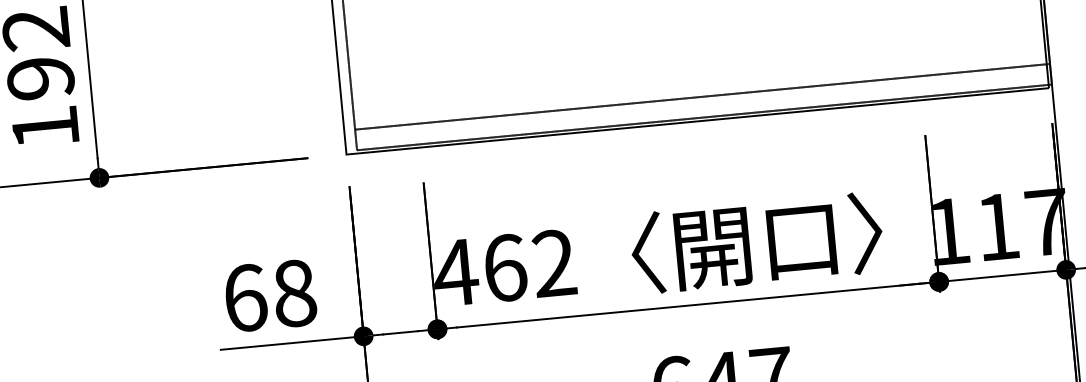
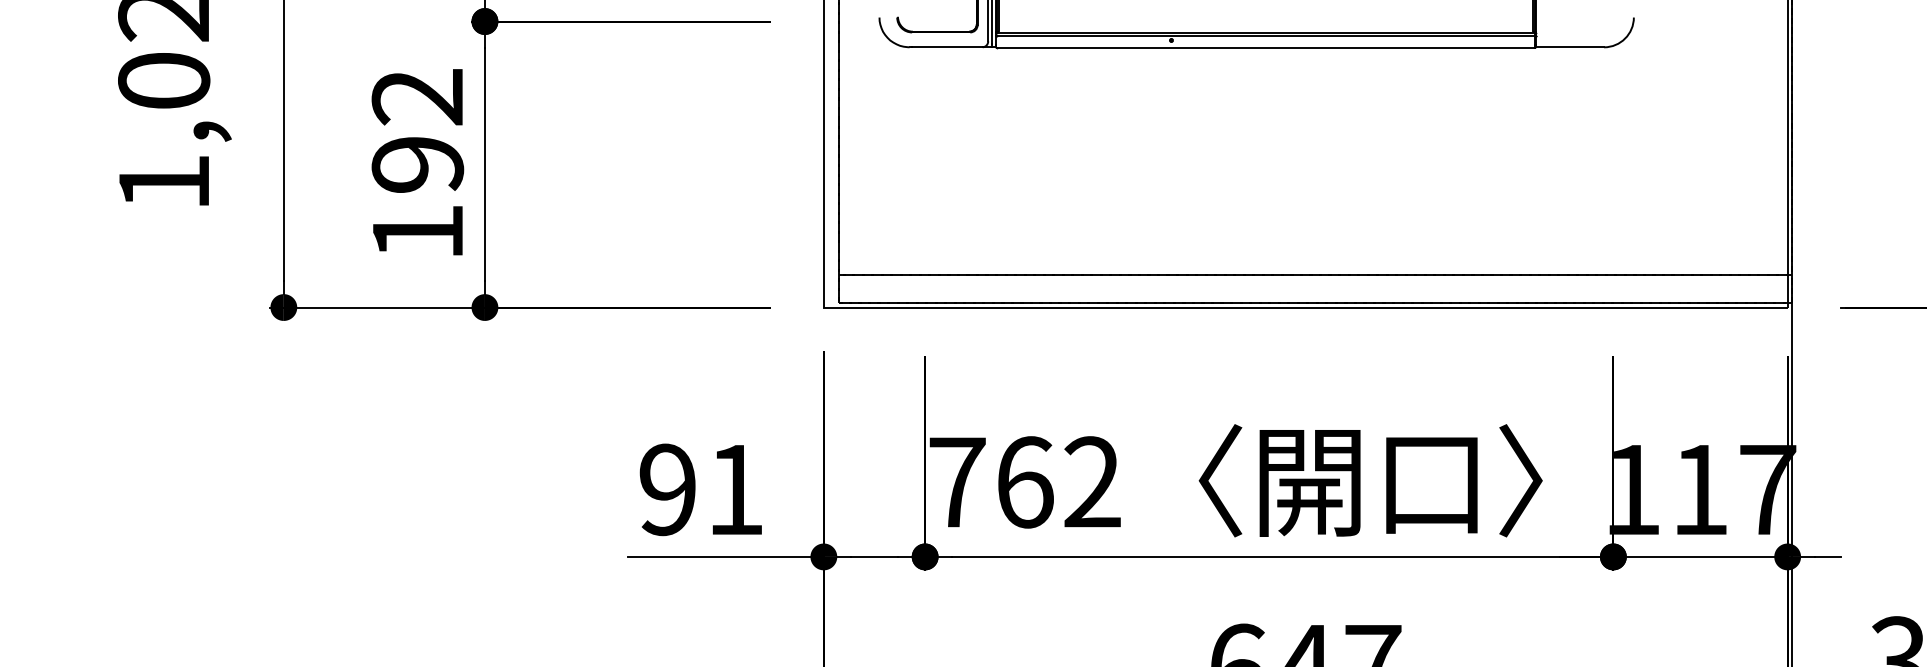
text: (455, 272) -> (956, 482), 462 -> 762
text: (269, 295) -> (701, 489), 68 -> 91

